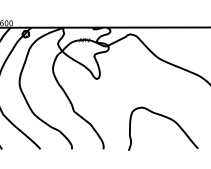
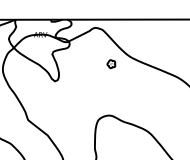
part: (143, 64) -> (111, 63), added

